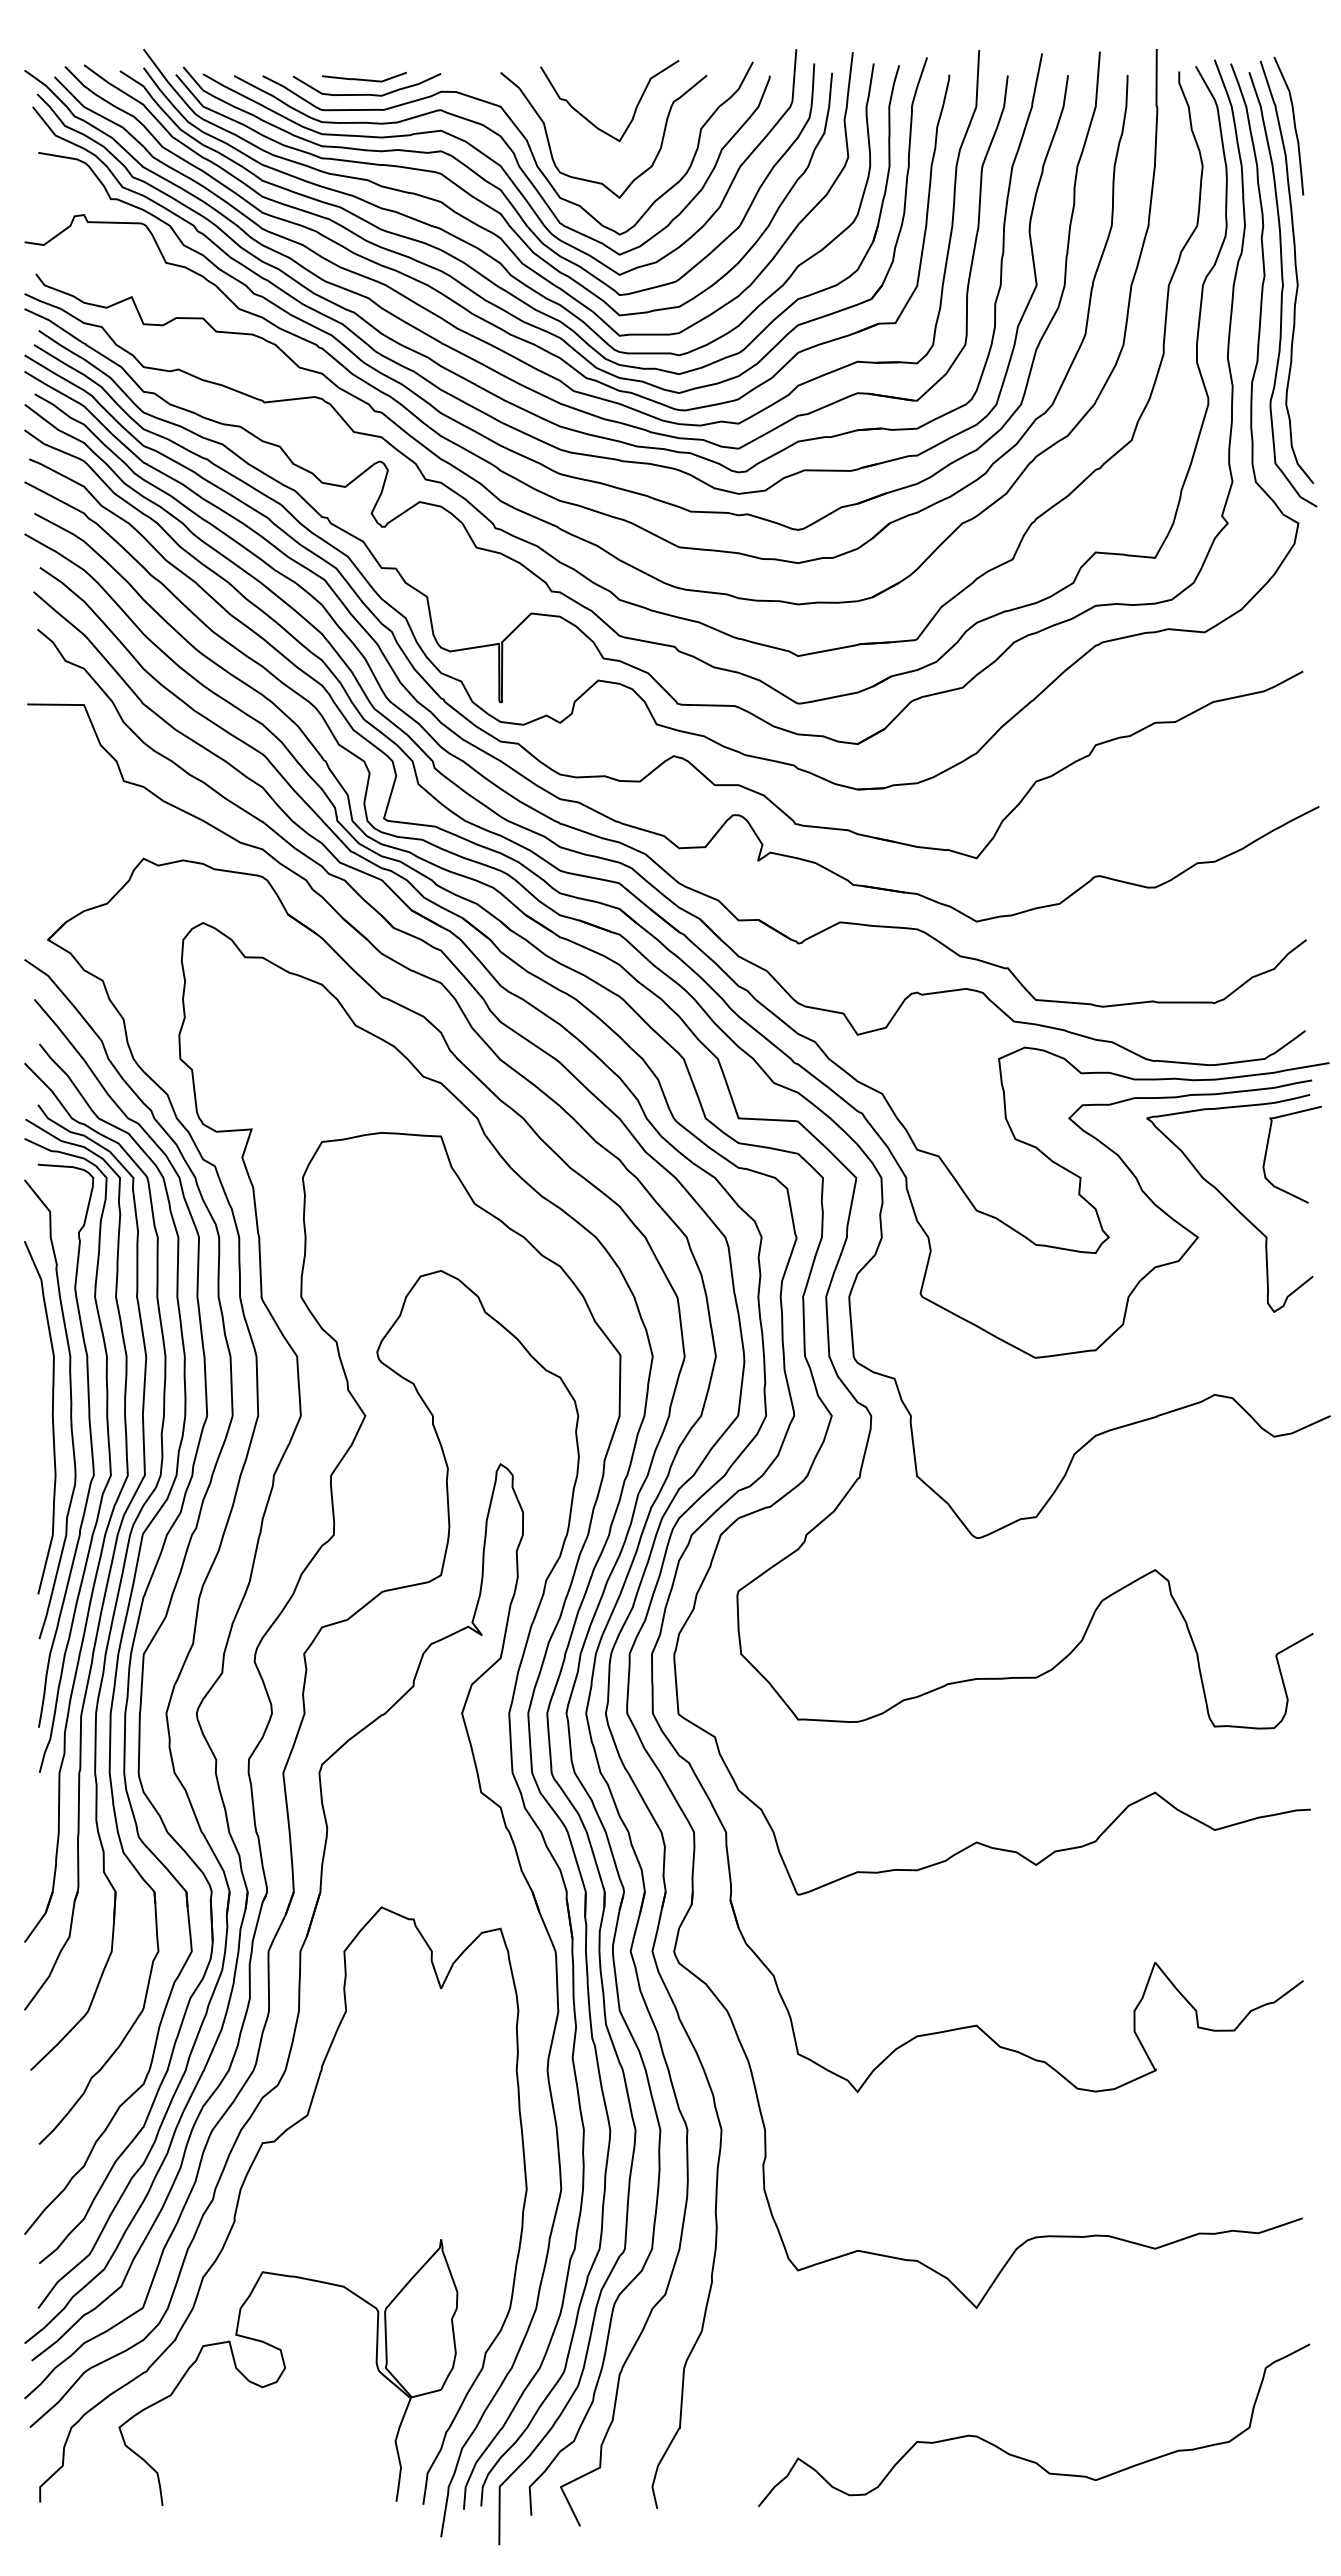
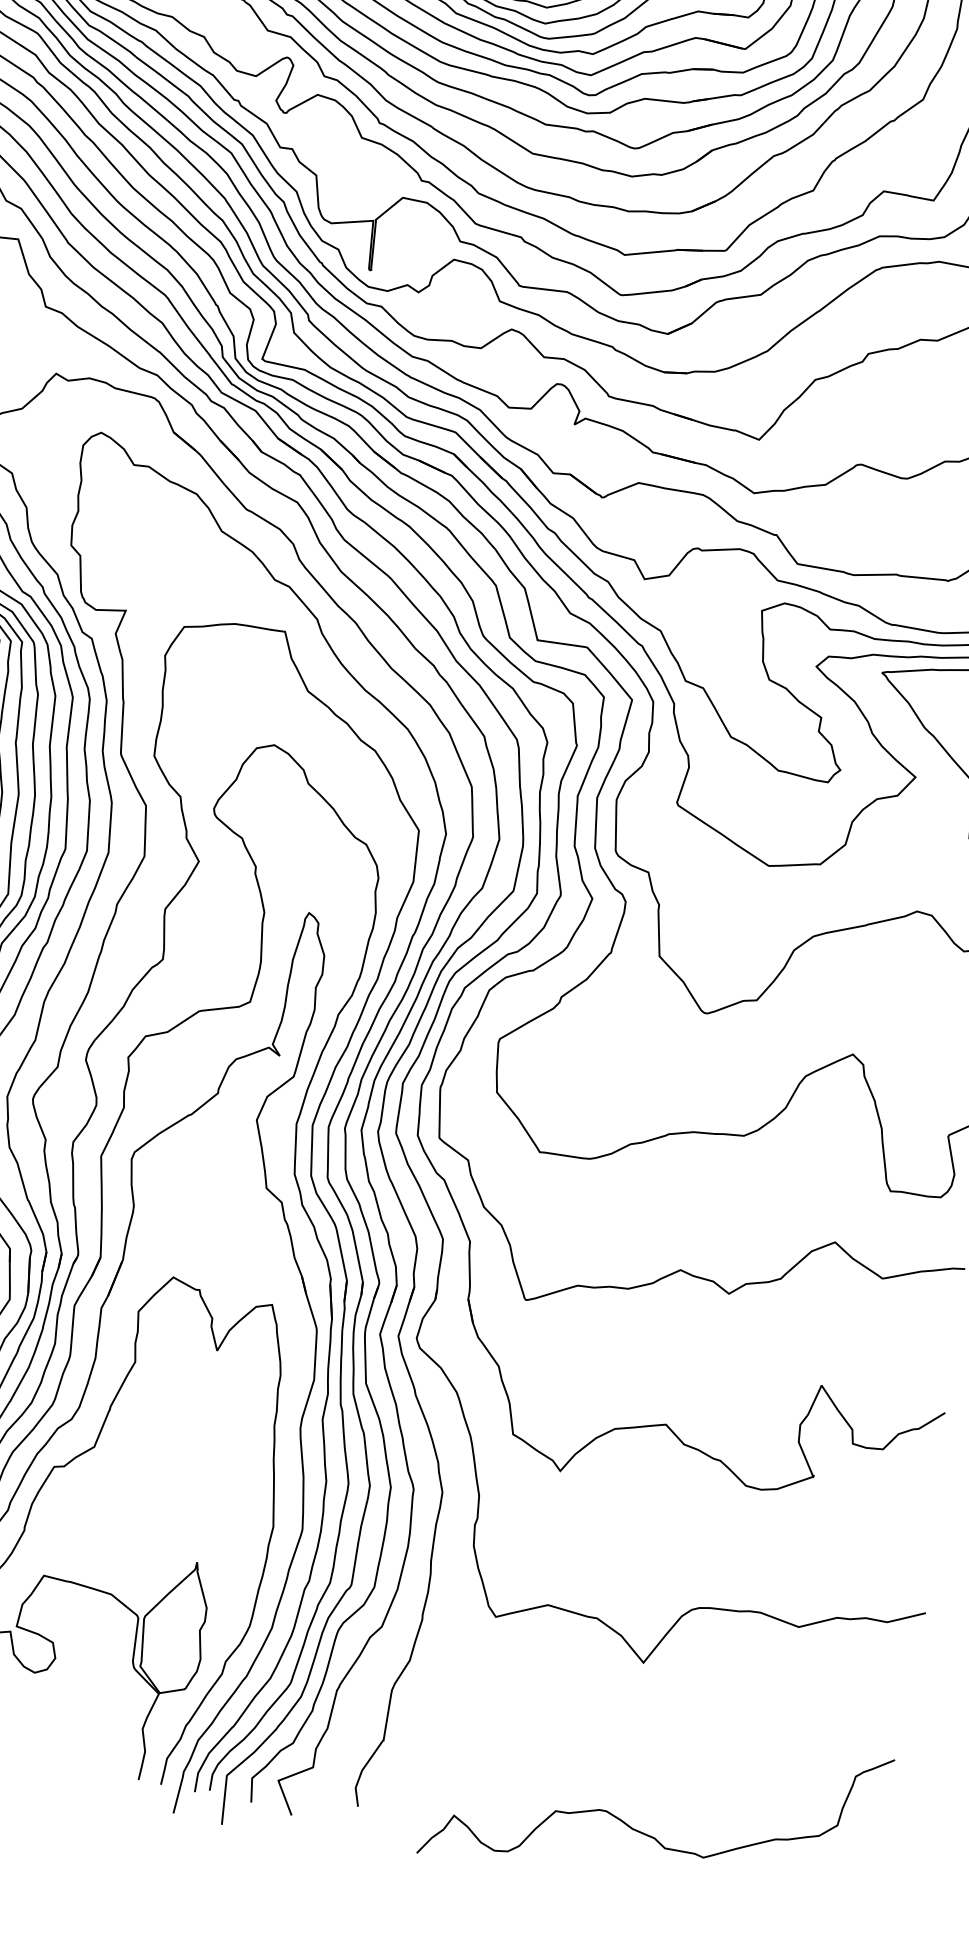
curve: (1022, 2457) -> (643, 1832), moved

